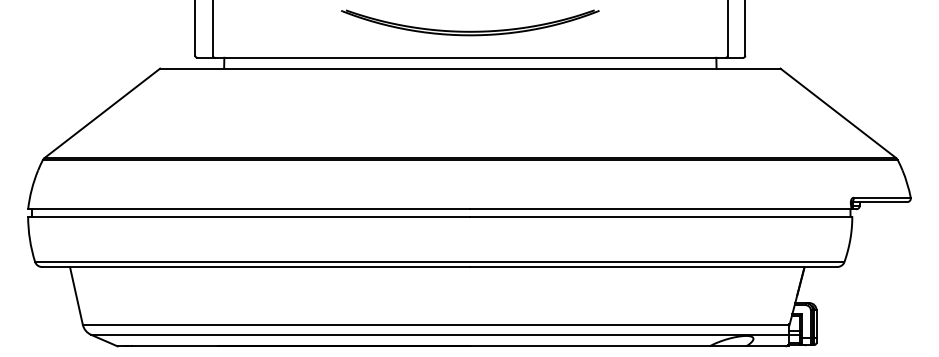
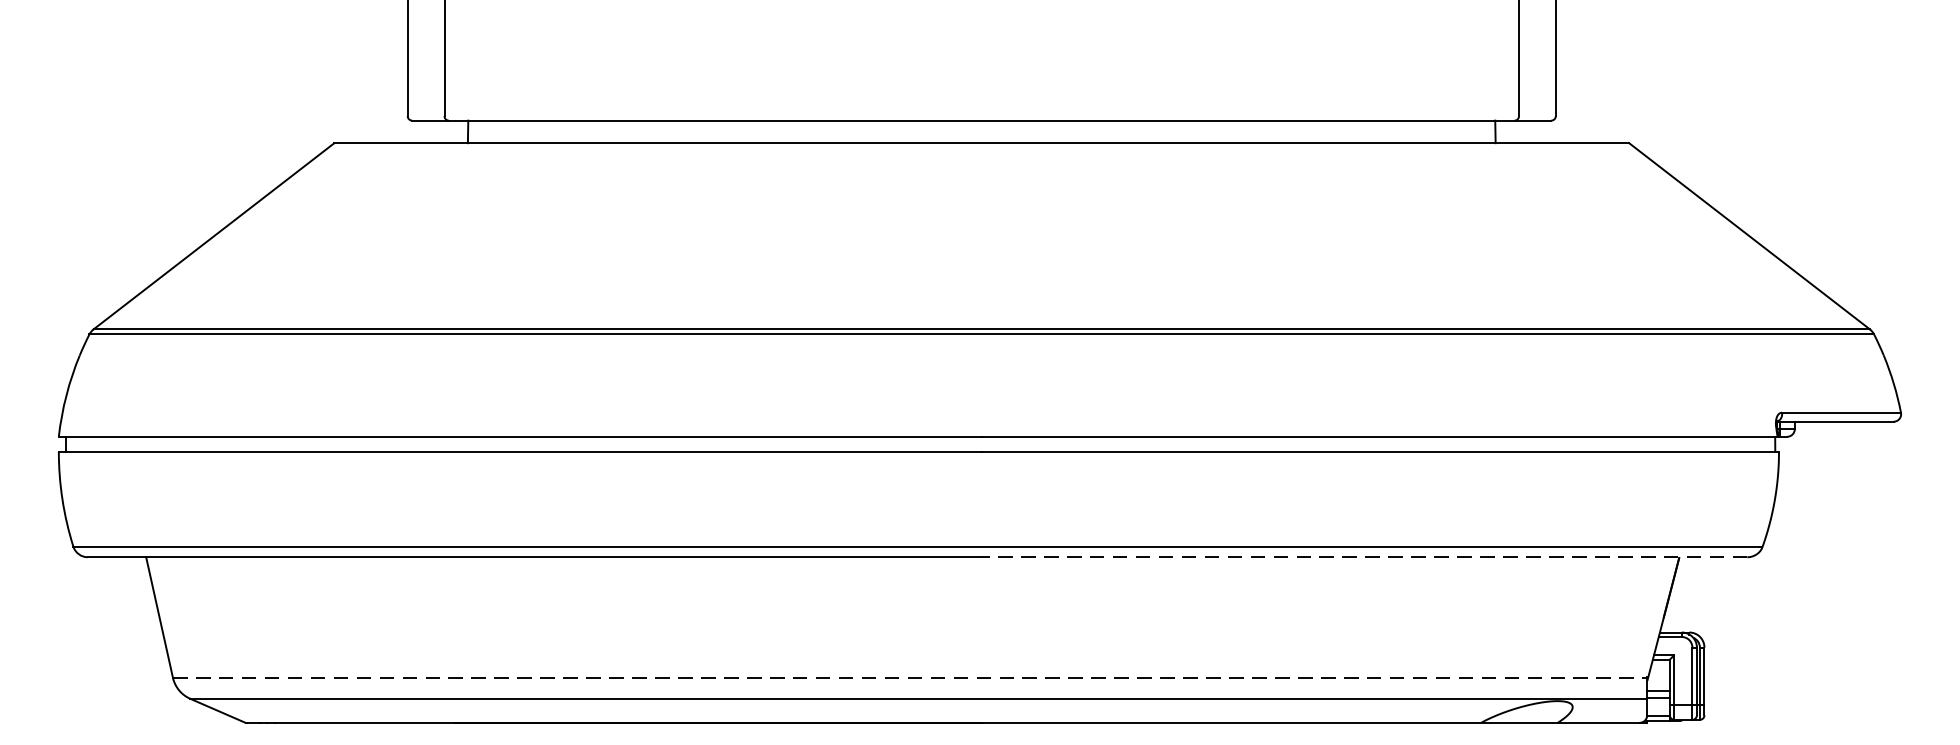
part: (470, 30) -> (982, 63), removed
line: (653, 267) -> (1364, 558), solid -> dashed
line: (436, 324) -> (911, 677), solid -> dashed

